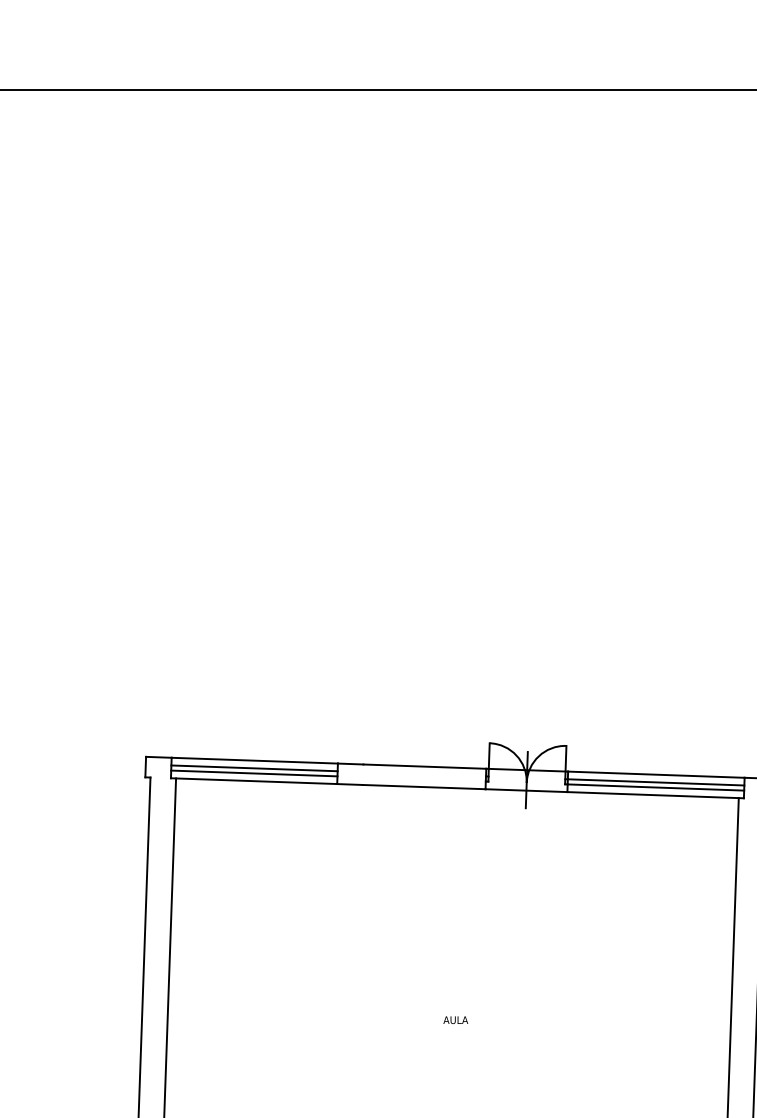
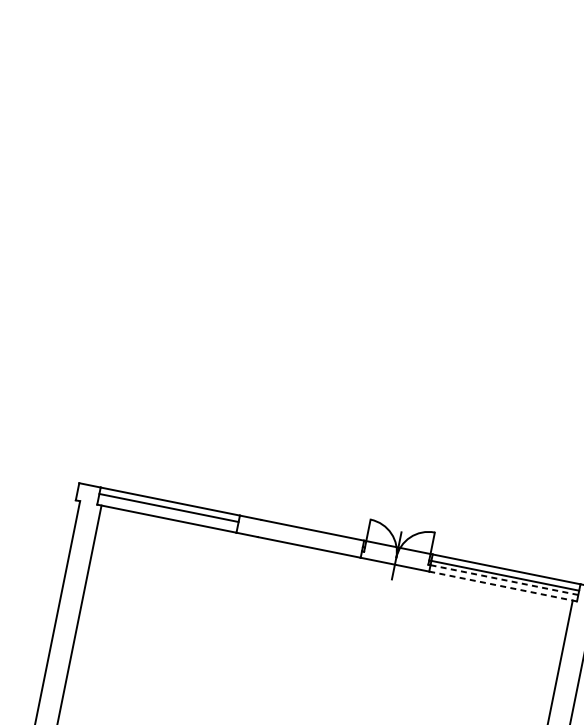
line: (254, 773) -> (168, 512), removed
line: (656, 787) -> (504, 580), solid -> dashed
line: (656, 795) -> (503, 586), solid -> dashed

